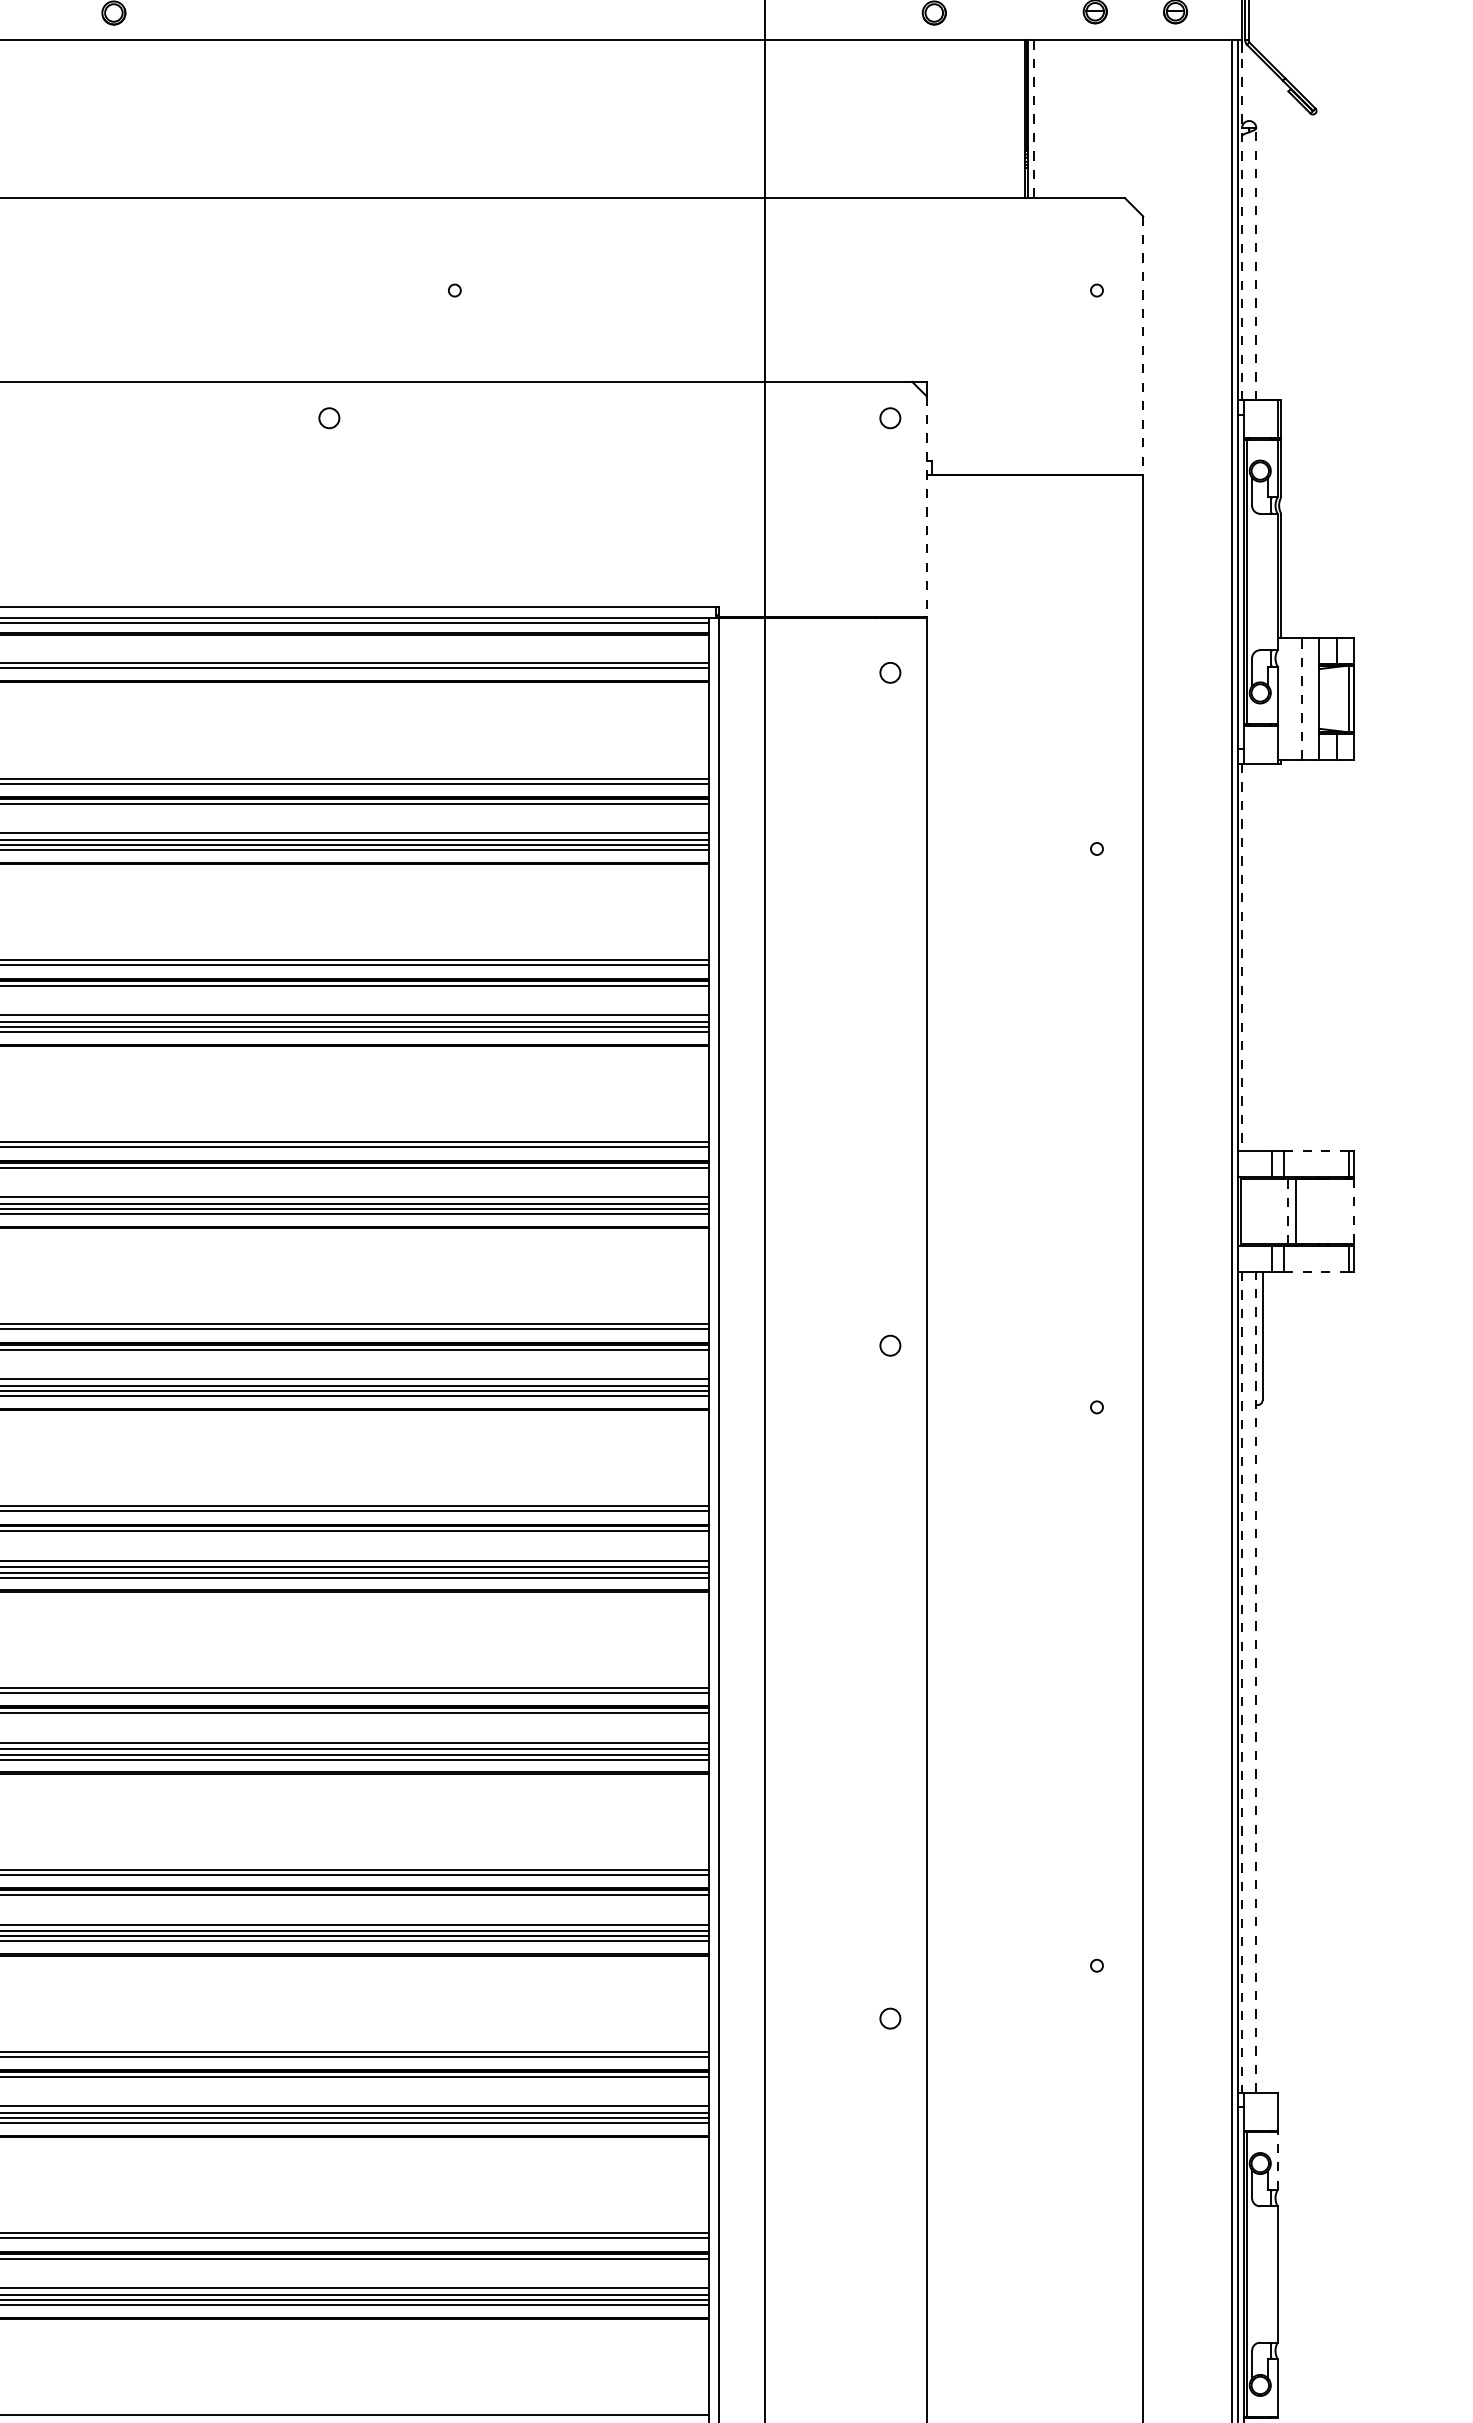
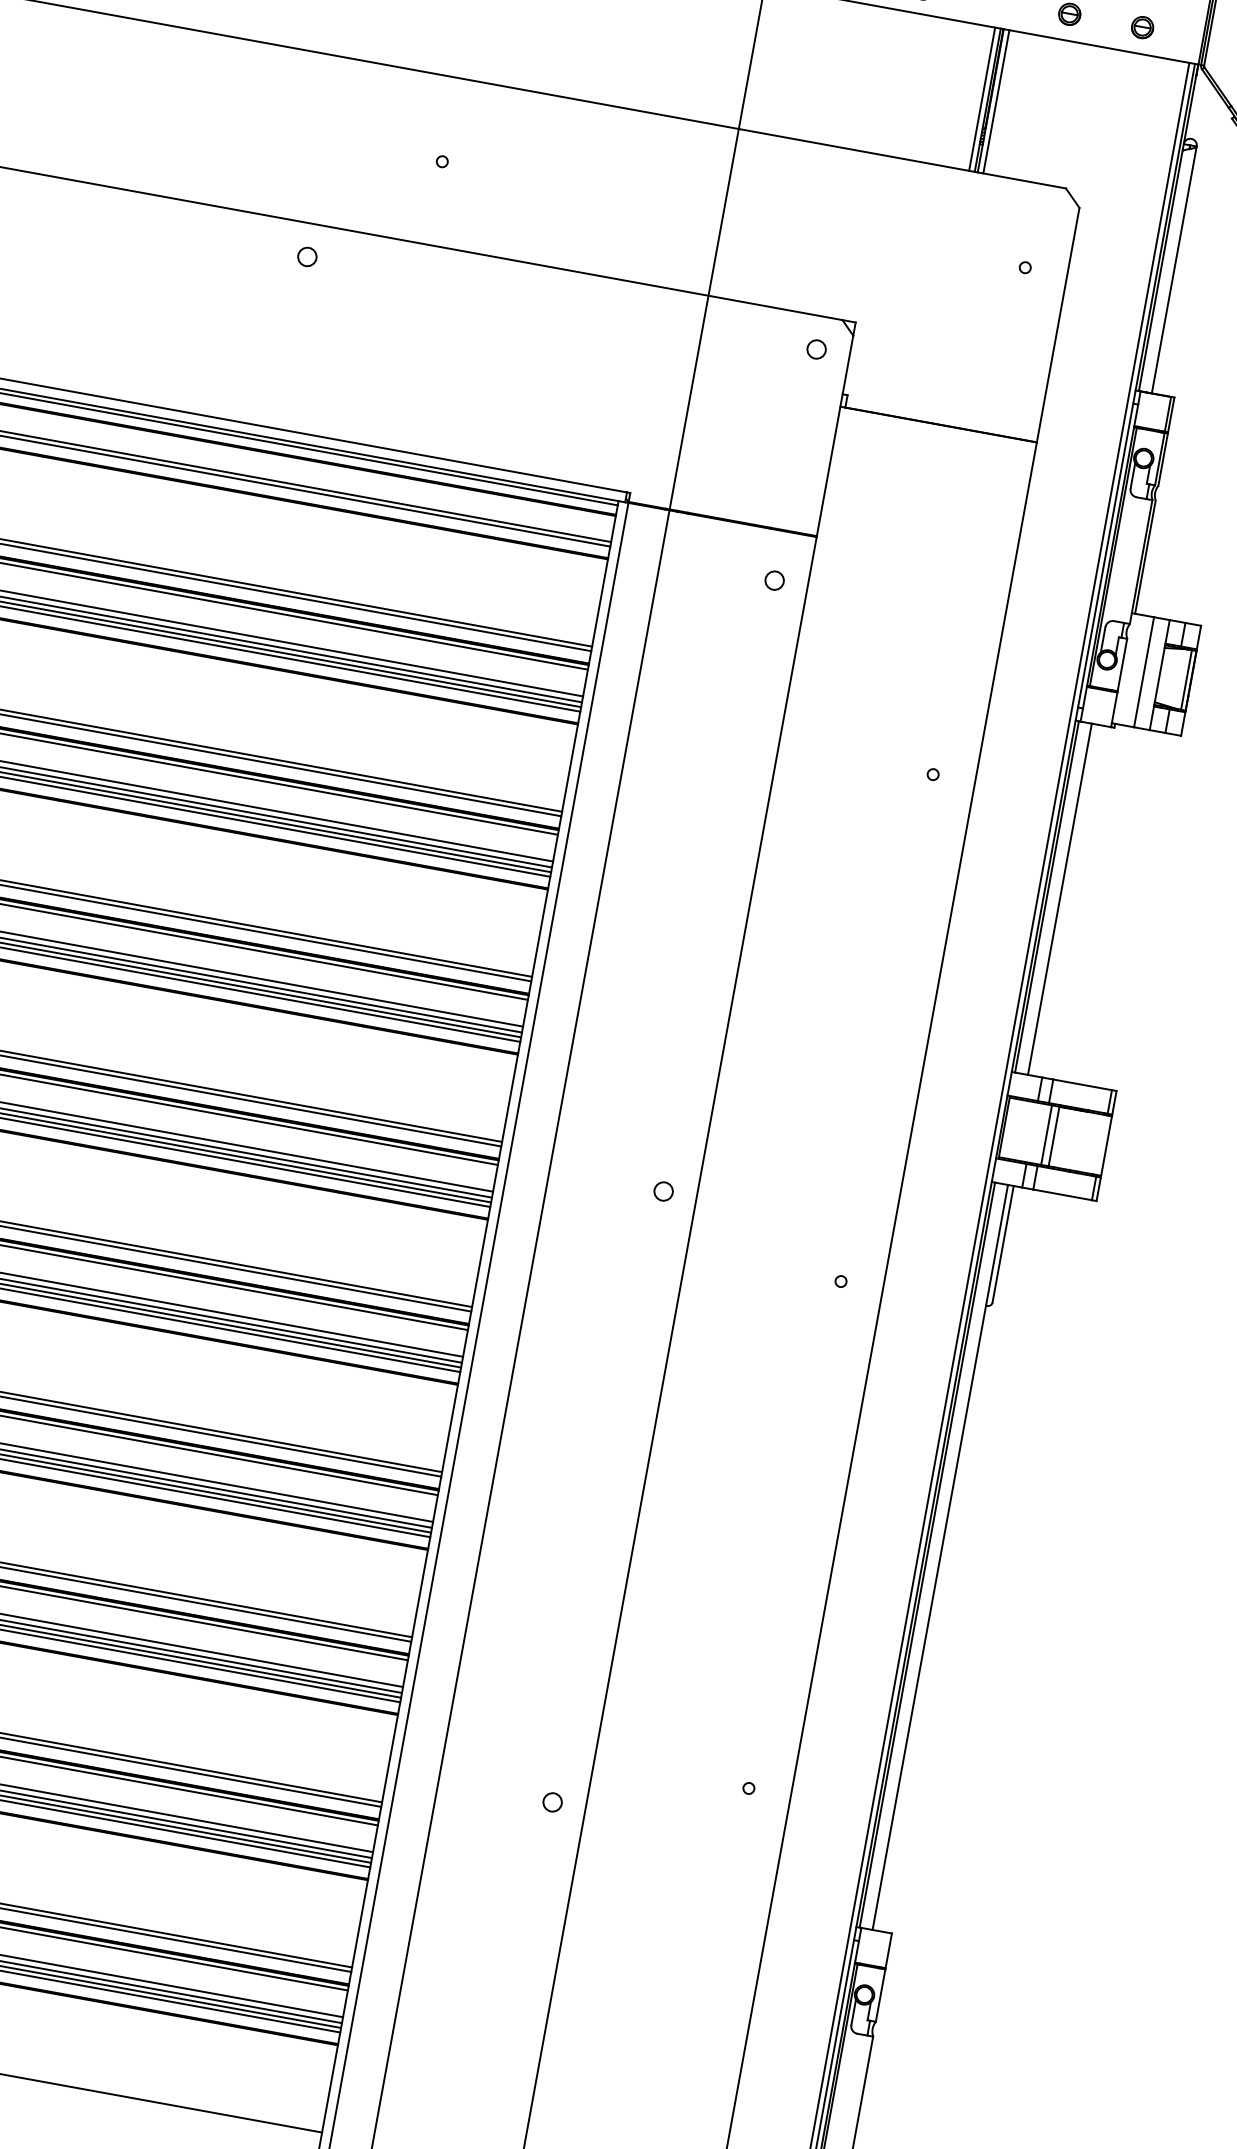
line: (1018, 119) -> (982, 99), added
line: (1034, 119) -> (996, 102), dashed -> solid
line: (1242, 220) -> (1168, 228), dashed -> solid
line: (1256, 264) -> (1174, 270), dashed -> solid
line: (1143, 346) -> (1058, 326), dashed -> solid
line: (926, 507) -> (834, 436), dashed -> solid
line: (1302, 698) -> (1144, 671), dashed -> solid
line: (1256, 956) -> (1060, 898), added
line: (1242, 957) -> (1047, 897), dashed -> solid
line: (1316, 1150) -> (1082, 1084), dashed -> solid
line: (1287, 1211) -> (1046, 1135), dashed -> solid
line: (1353, 1211) -> (1106, 1146), dashed -> solid
line: (1315, 1272) -> (1061, 1195), dashed -> solid
line: (1256, 1681) -> (940, 1556), dashed -> solid
line: (1242, 1682) -> (927, 1555), dashed -> solid
line: (1277, 2161) -> (880, 1995), dashed -> solid

